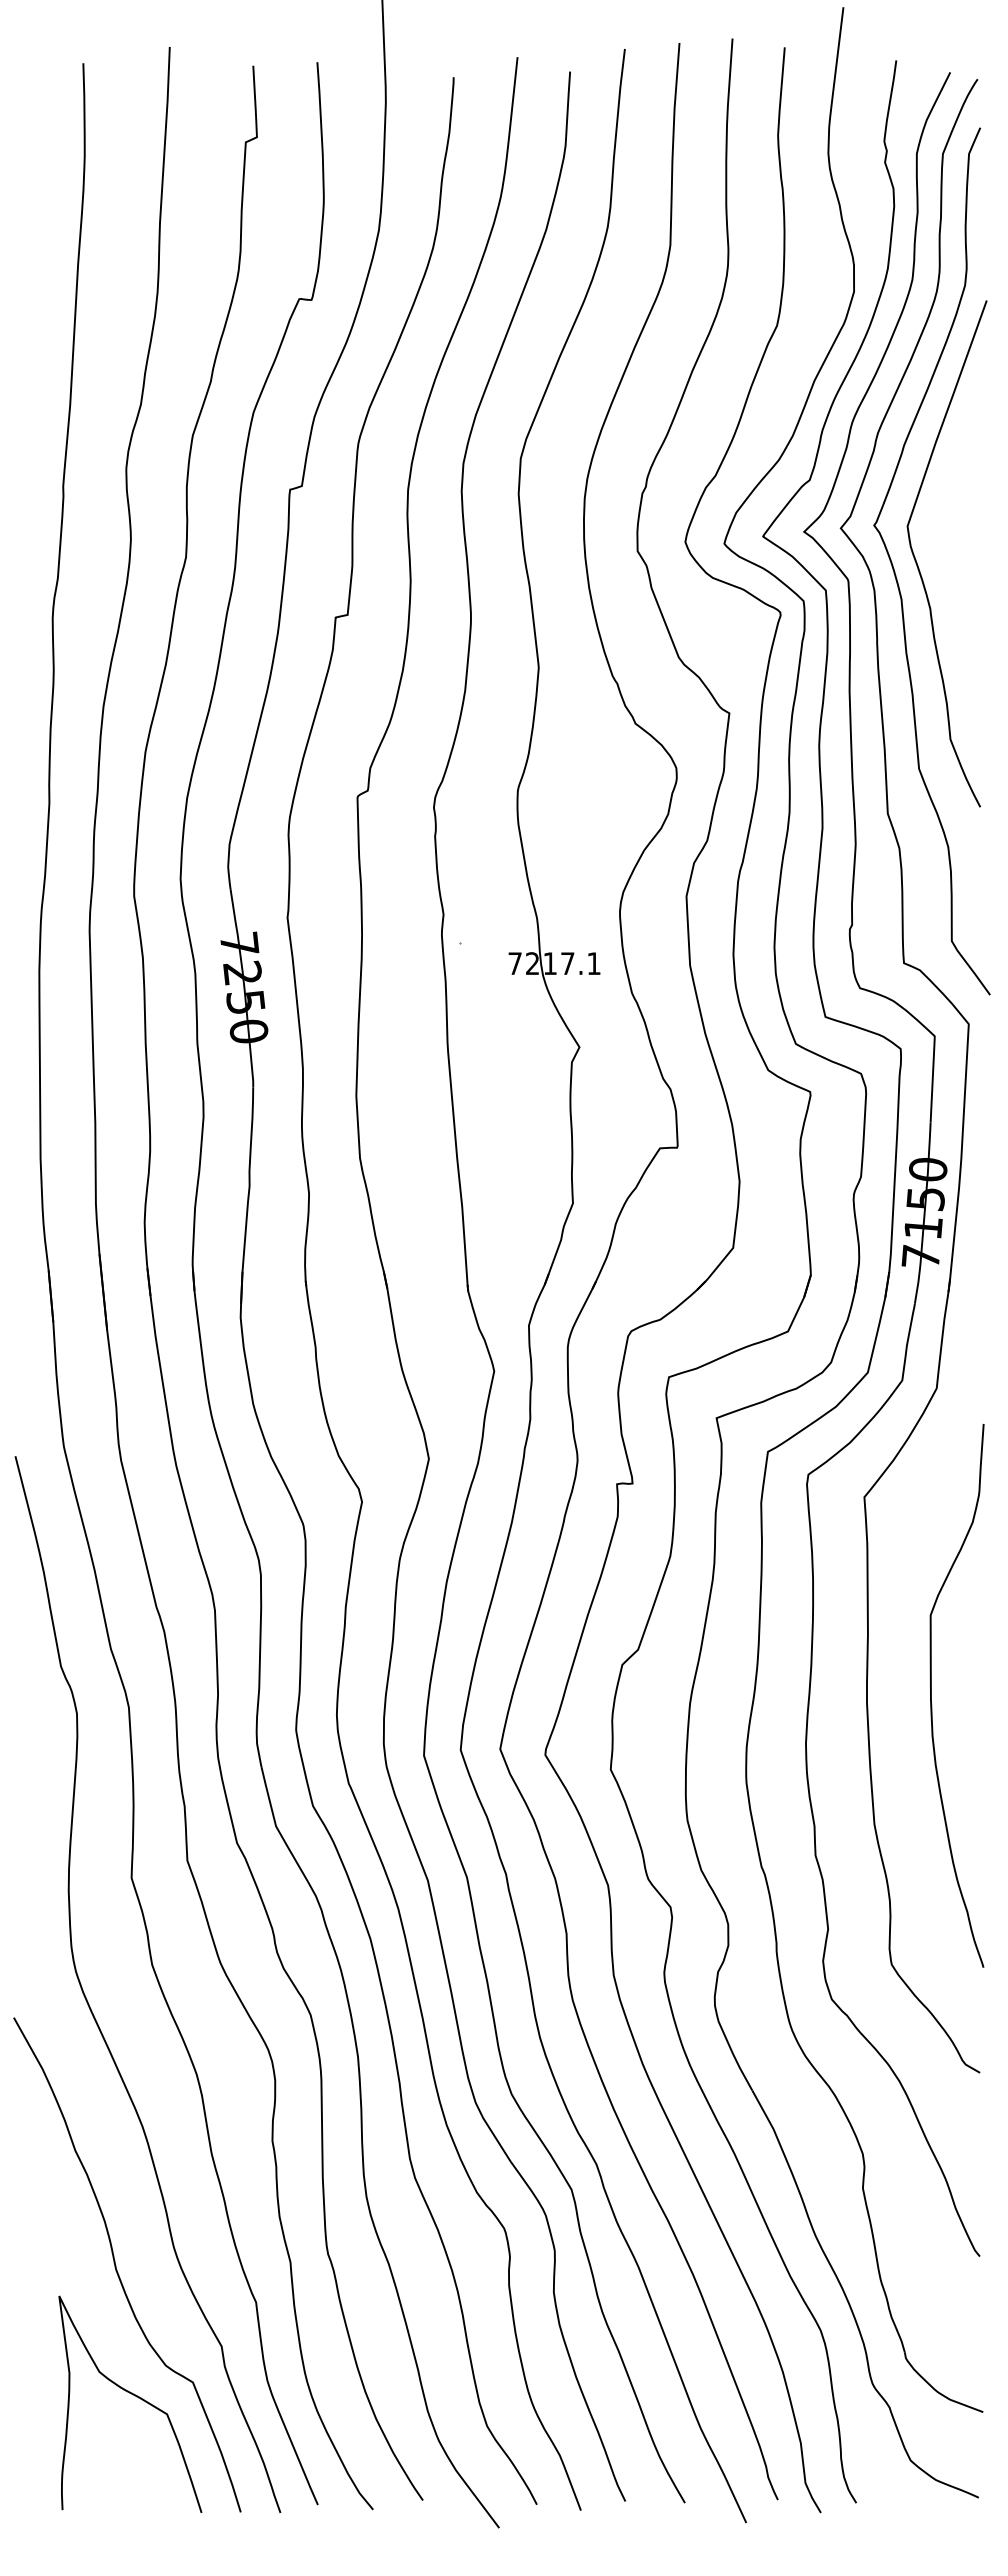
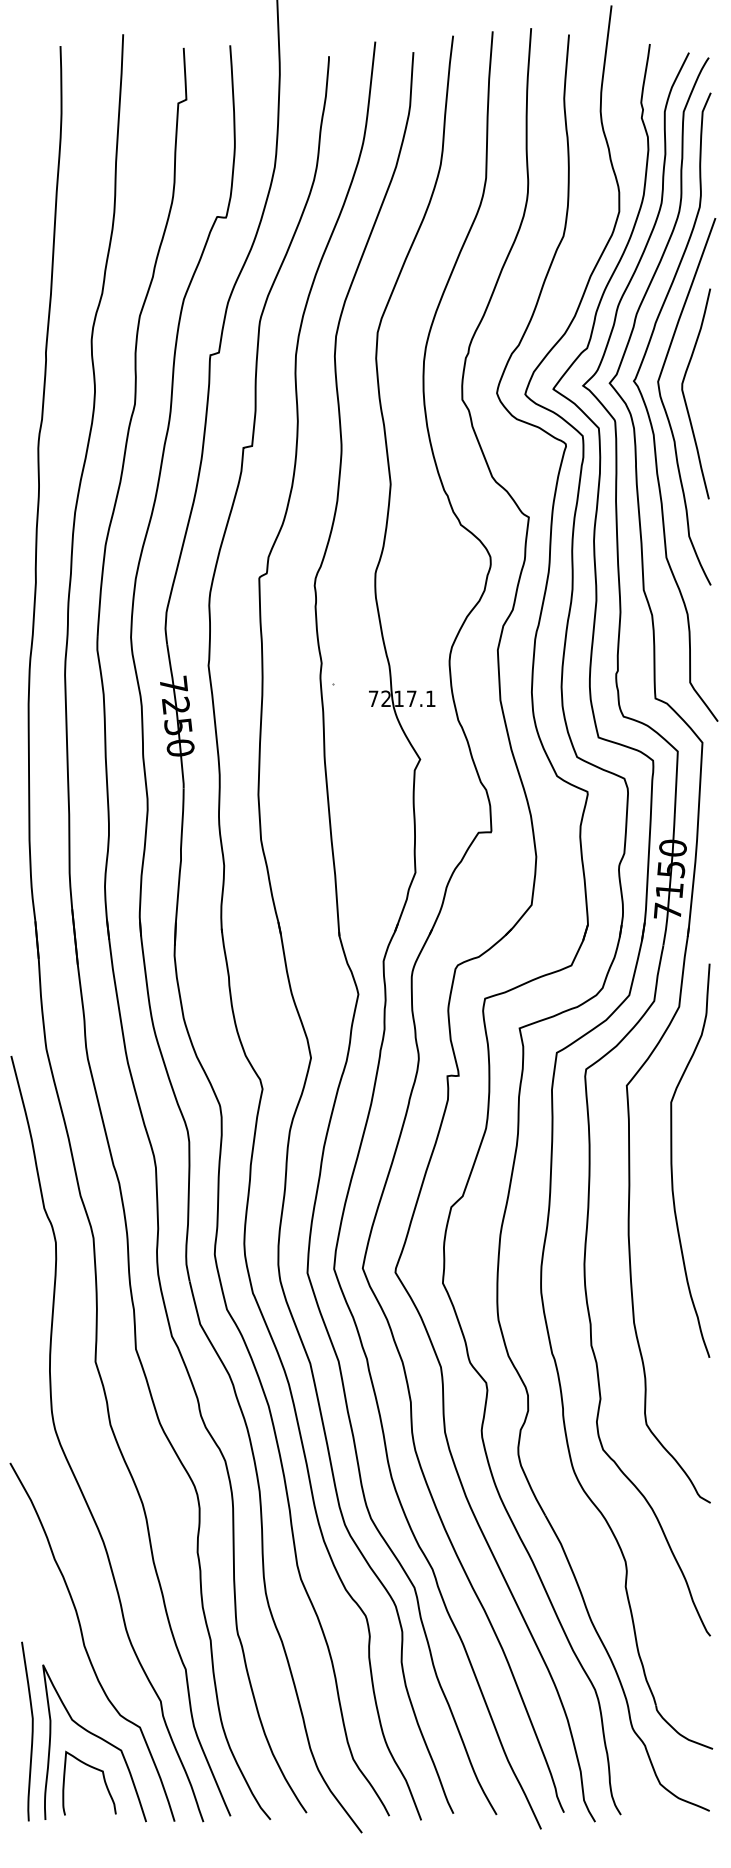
curve: (944, 546) -> (684, 396), added
curve: (931, 1695) -> (671, 1160), moved
curve: (44, 2387) -> (32, 1731), added
curve: (143, 2456) -> (104, 1781), added

